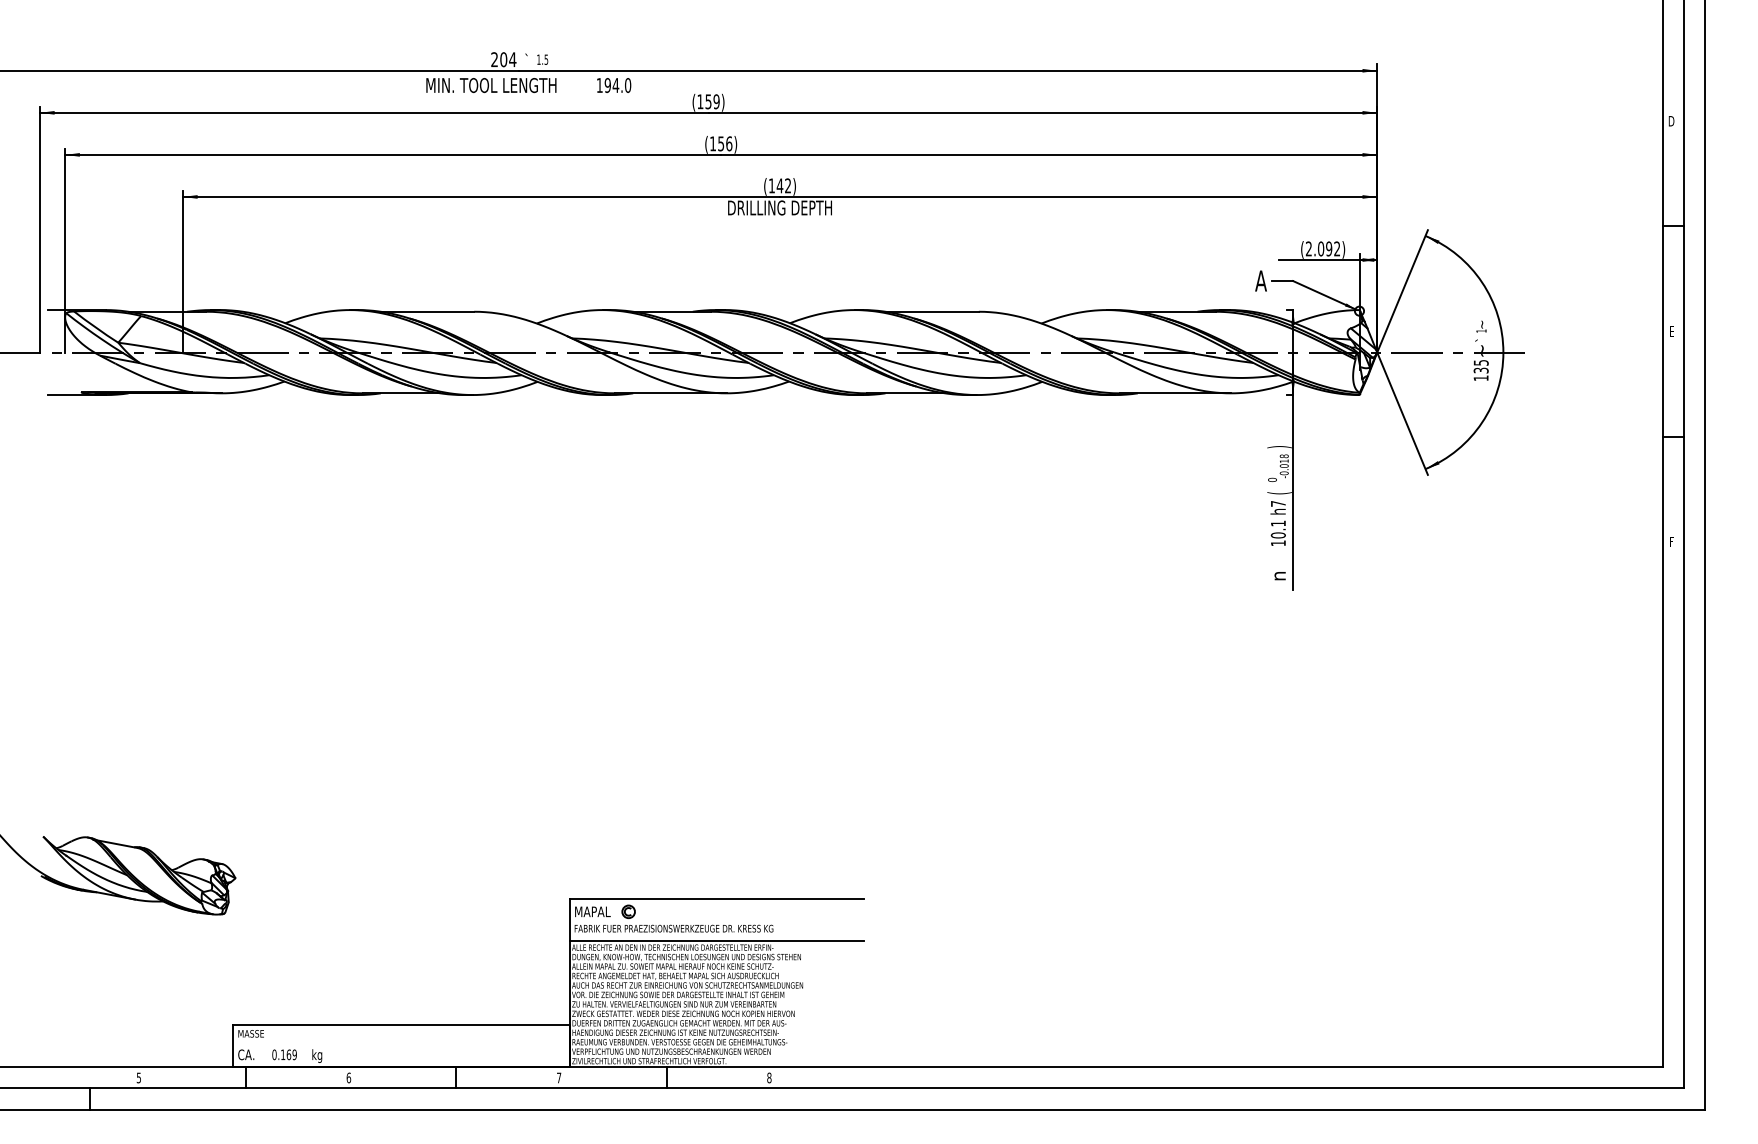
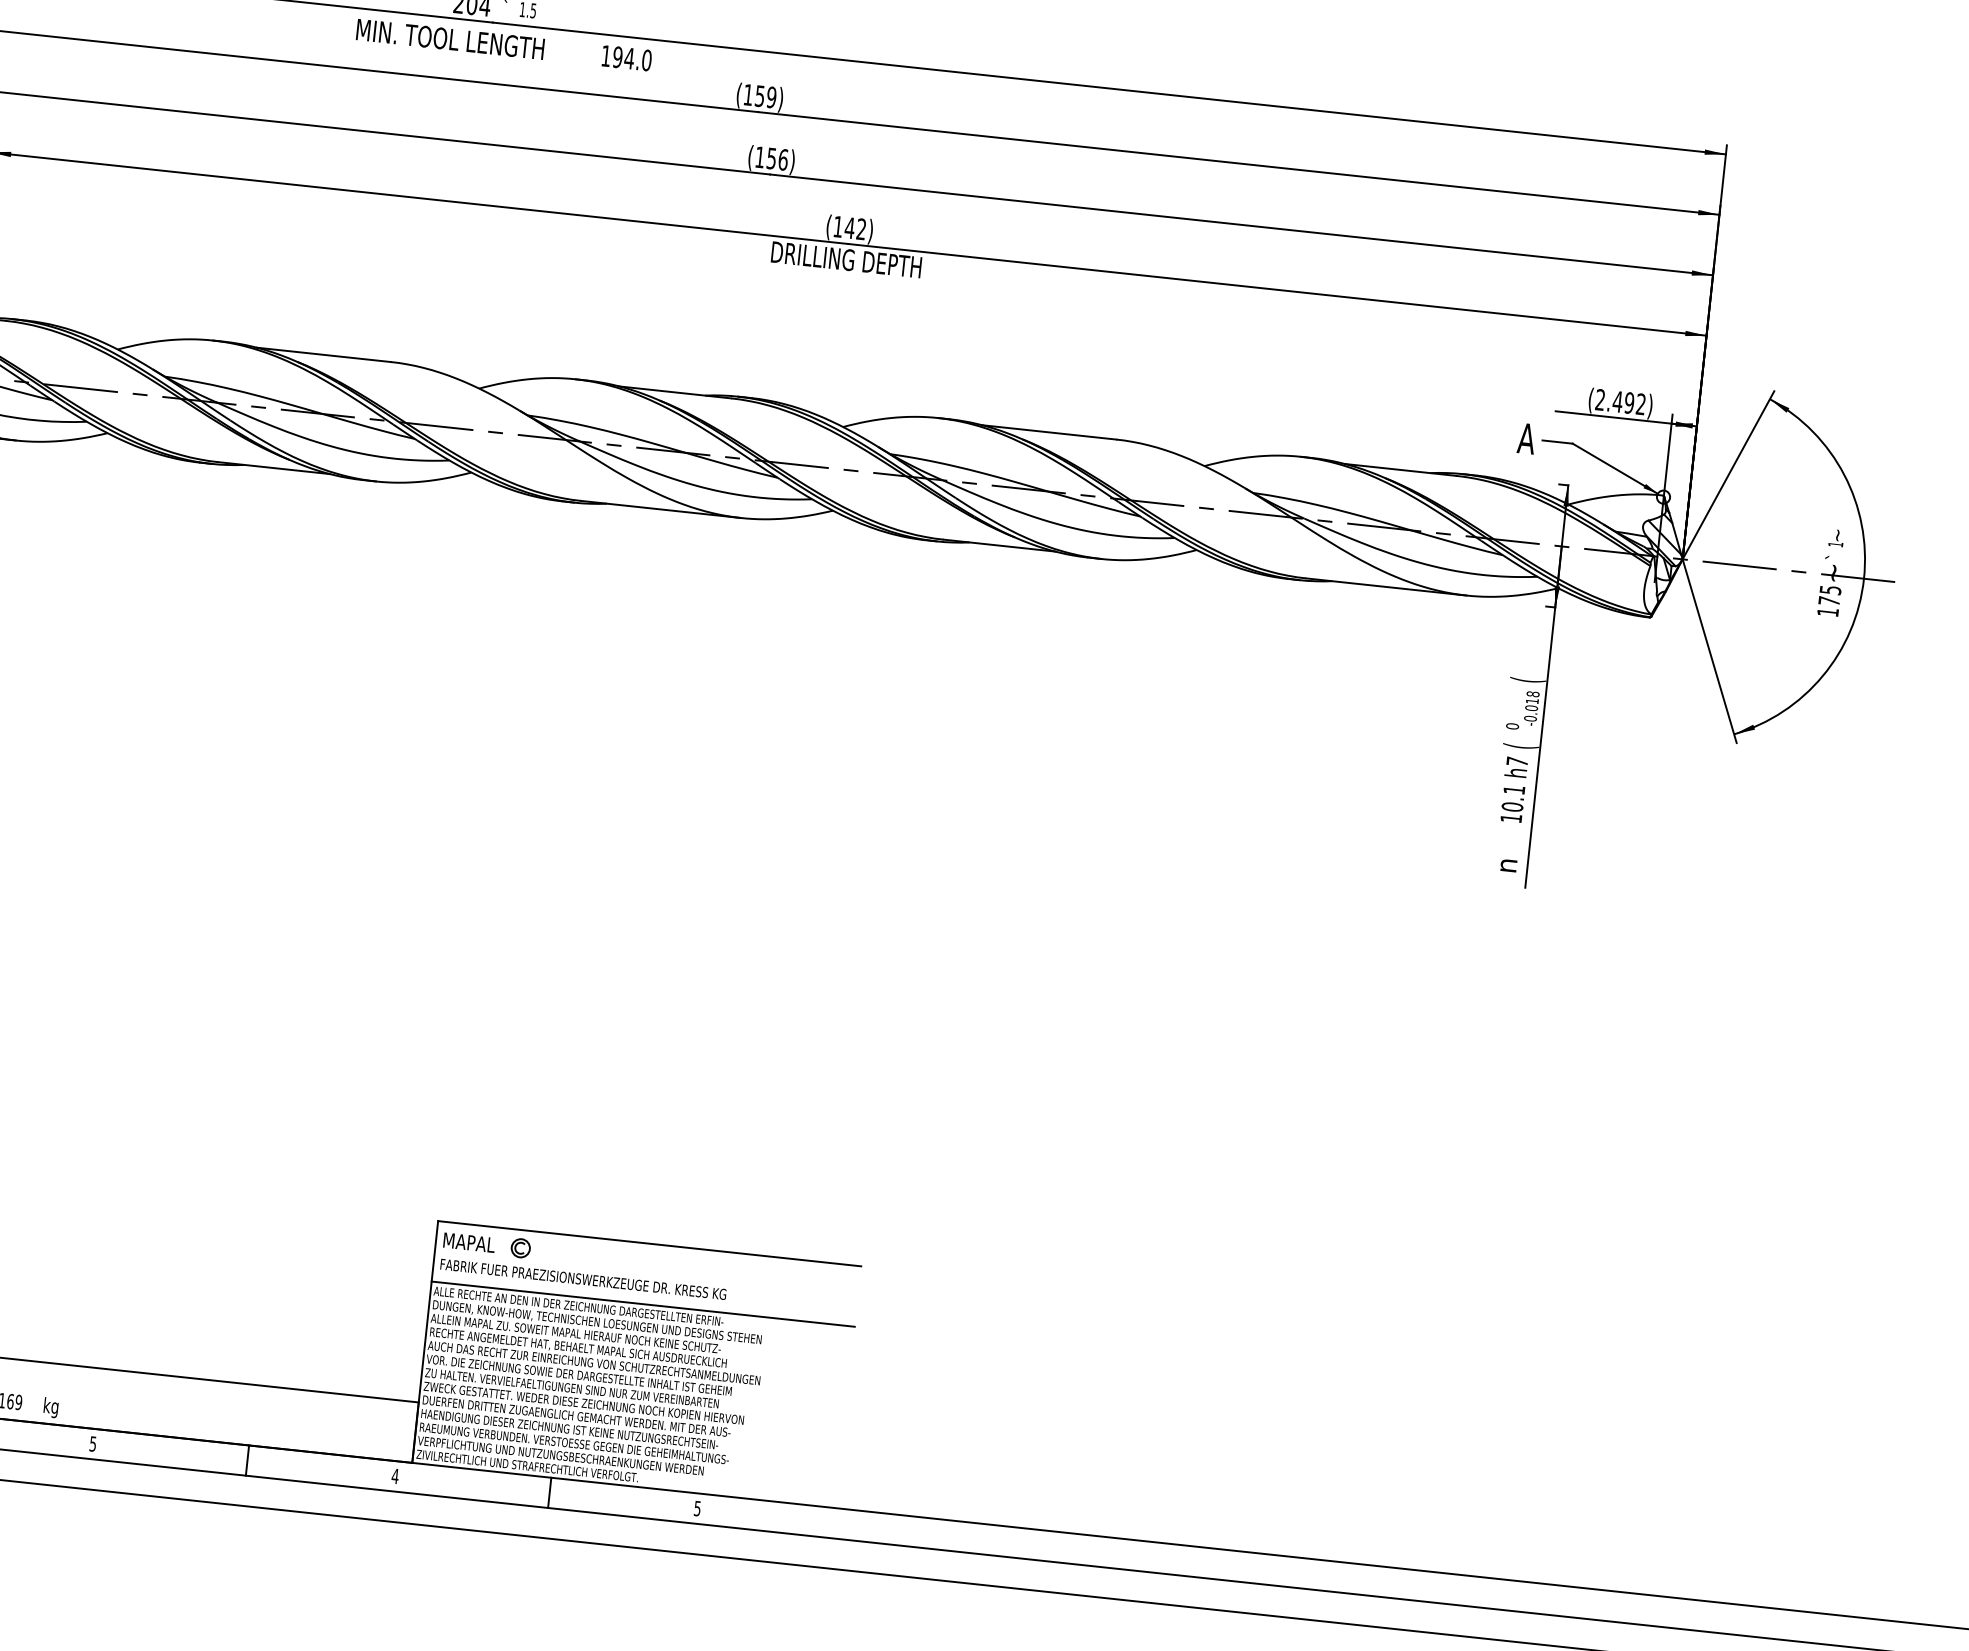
text: (1320, 248) -> (1617, 401), (2.092) -> (2.492)
text: (1480, 370) -> (1828, 601), 135 -> 175
text: (1279, 447) -> (1527, 680), ) -> (
text: (348, 1077) -> (92, 1443), 6 -> 5
text: (558, 1077) -> (394, 1475), 7 -> 4
text: (769, 1077) -> (697, 1507), 8 -> 5

